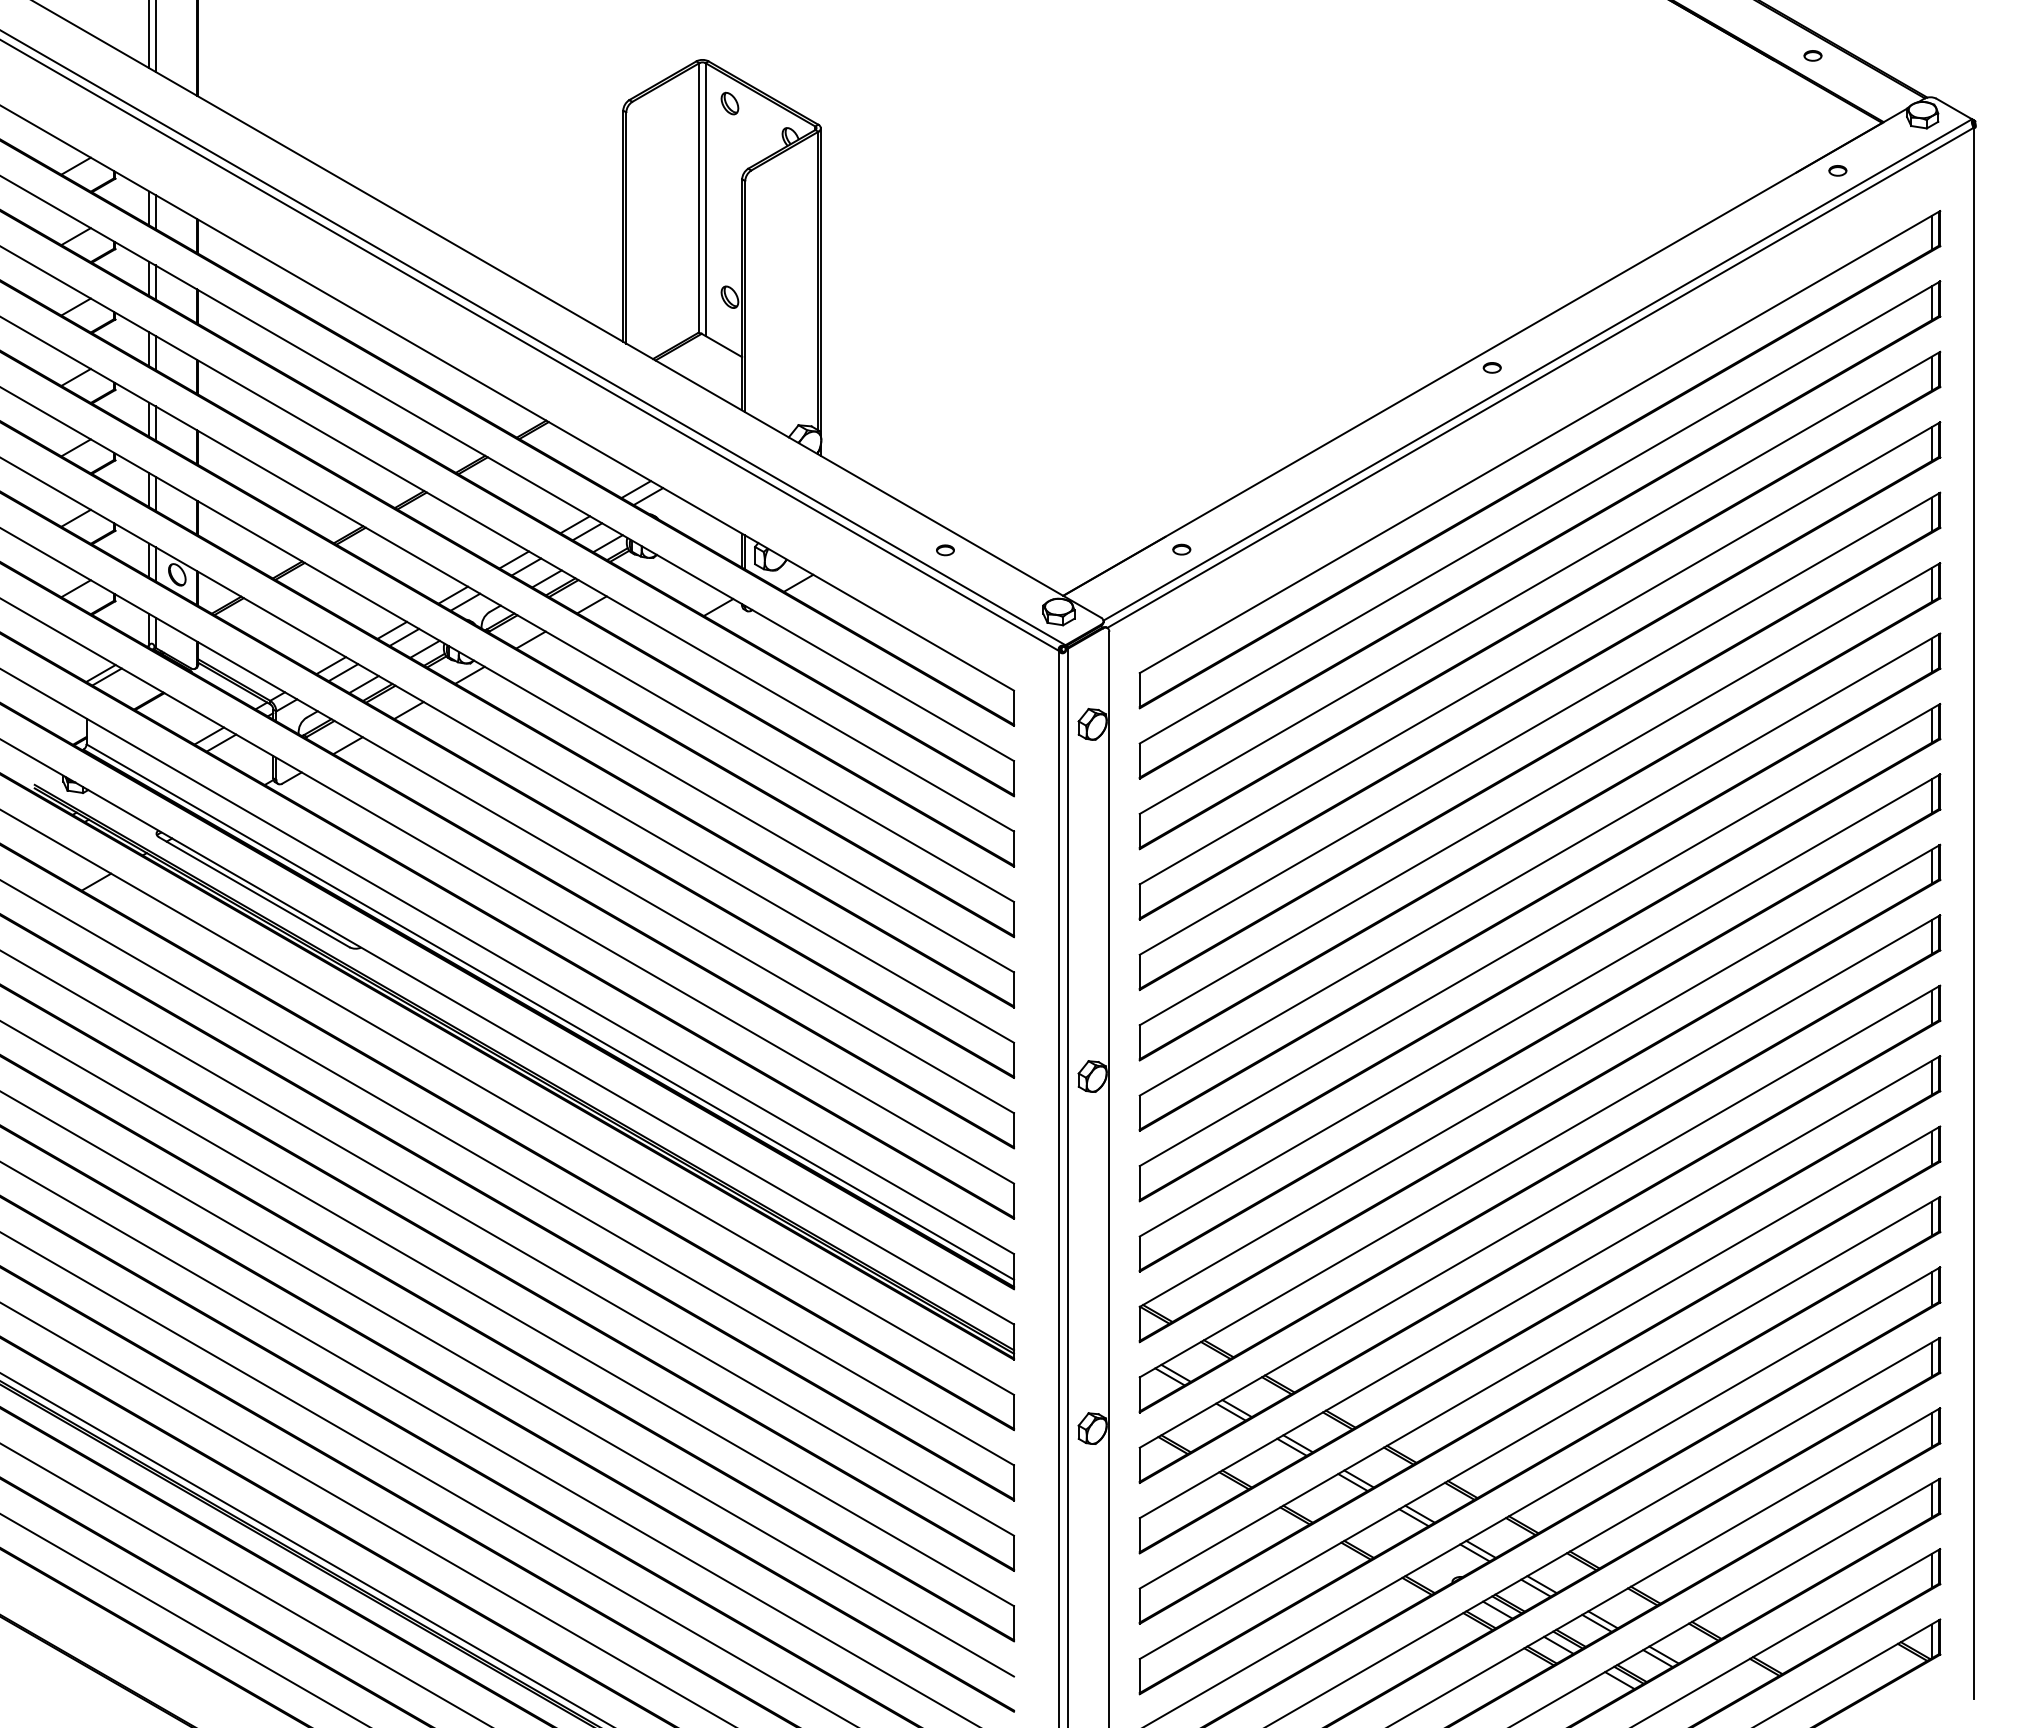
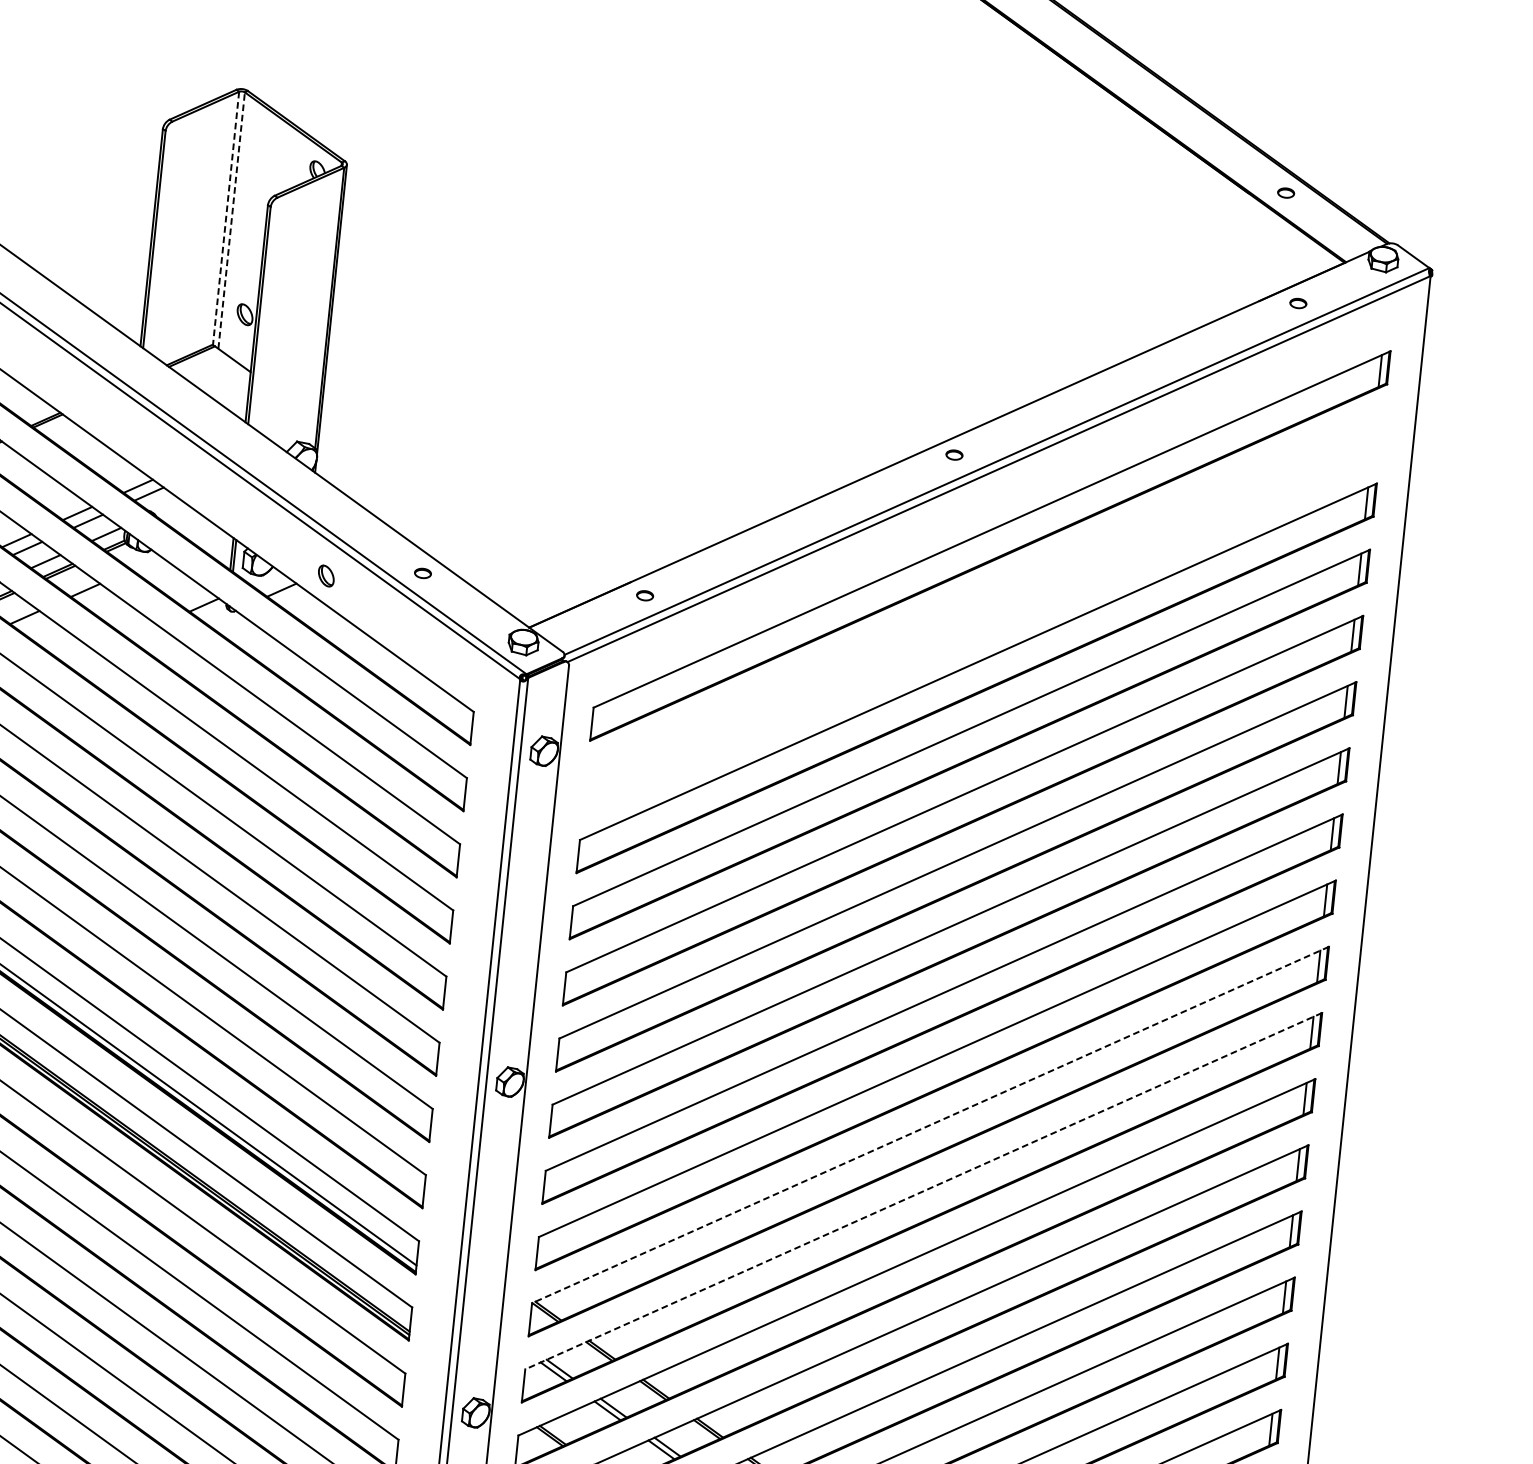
part: (729, 103) -> (325, 575), moved
line: (699, 198) -> (226, 218), solid -> dashed
line: (705, 199) -> (231, 220), solid -> dashed
part: (1539, 529) -> (983, 611), removed
line: (1539, 1076) -> (930, 1125), solid -> dashed
line: (1539, 1146) -> (923, 1191), solid -> dashed

